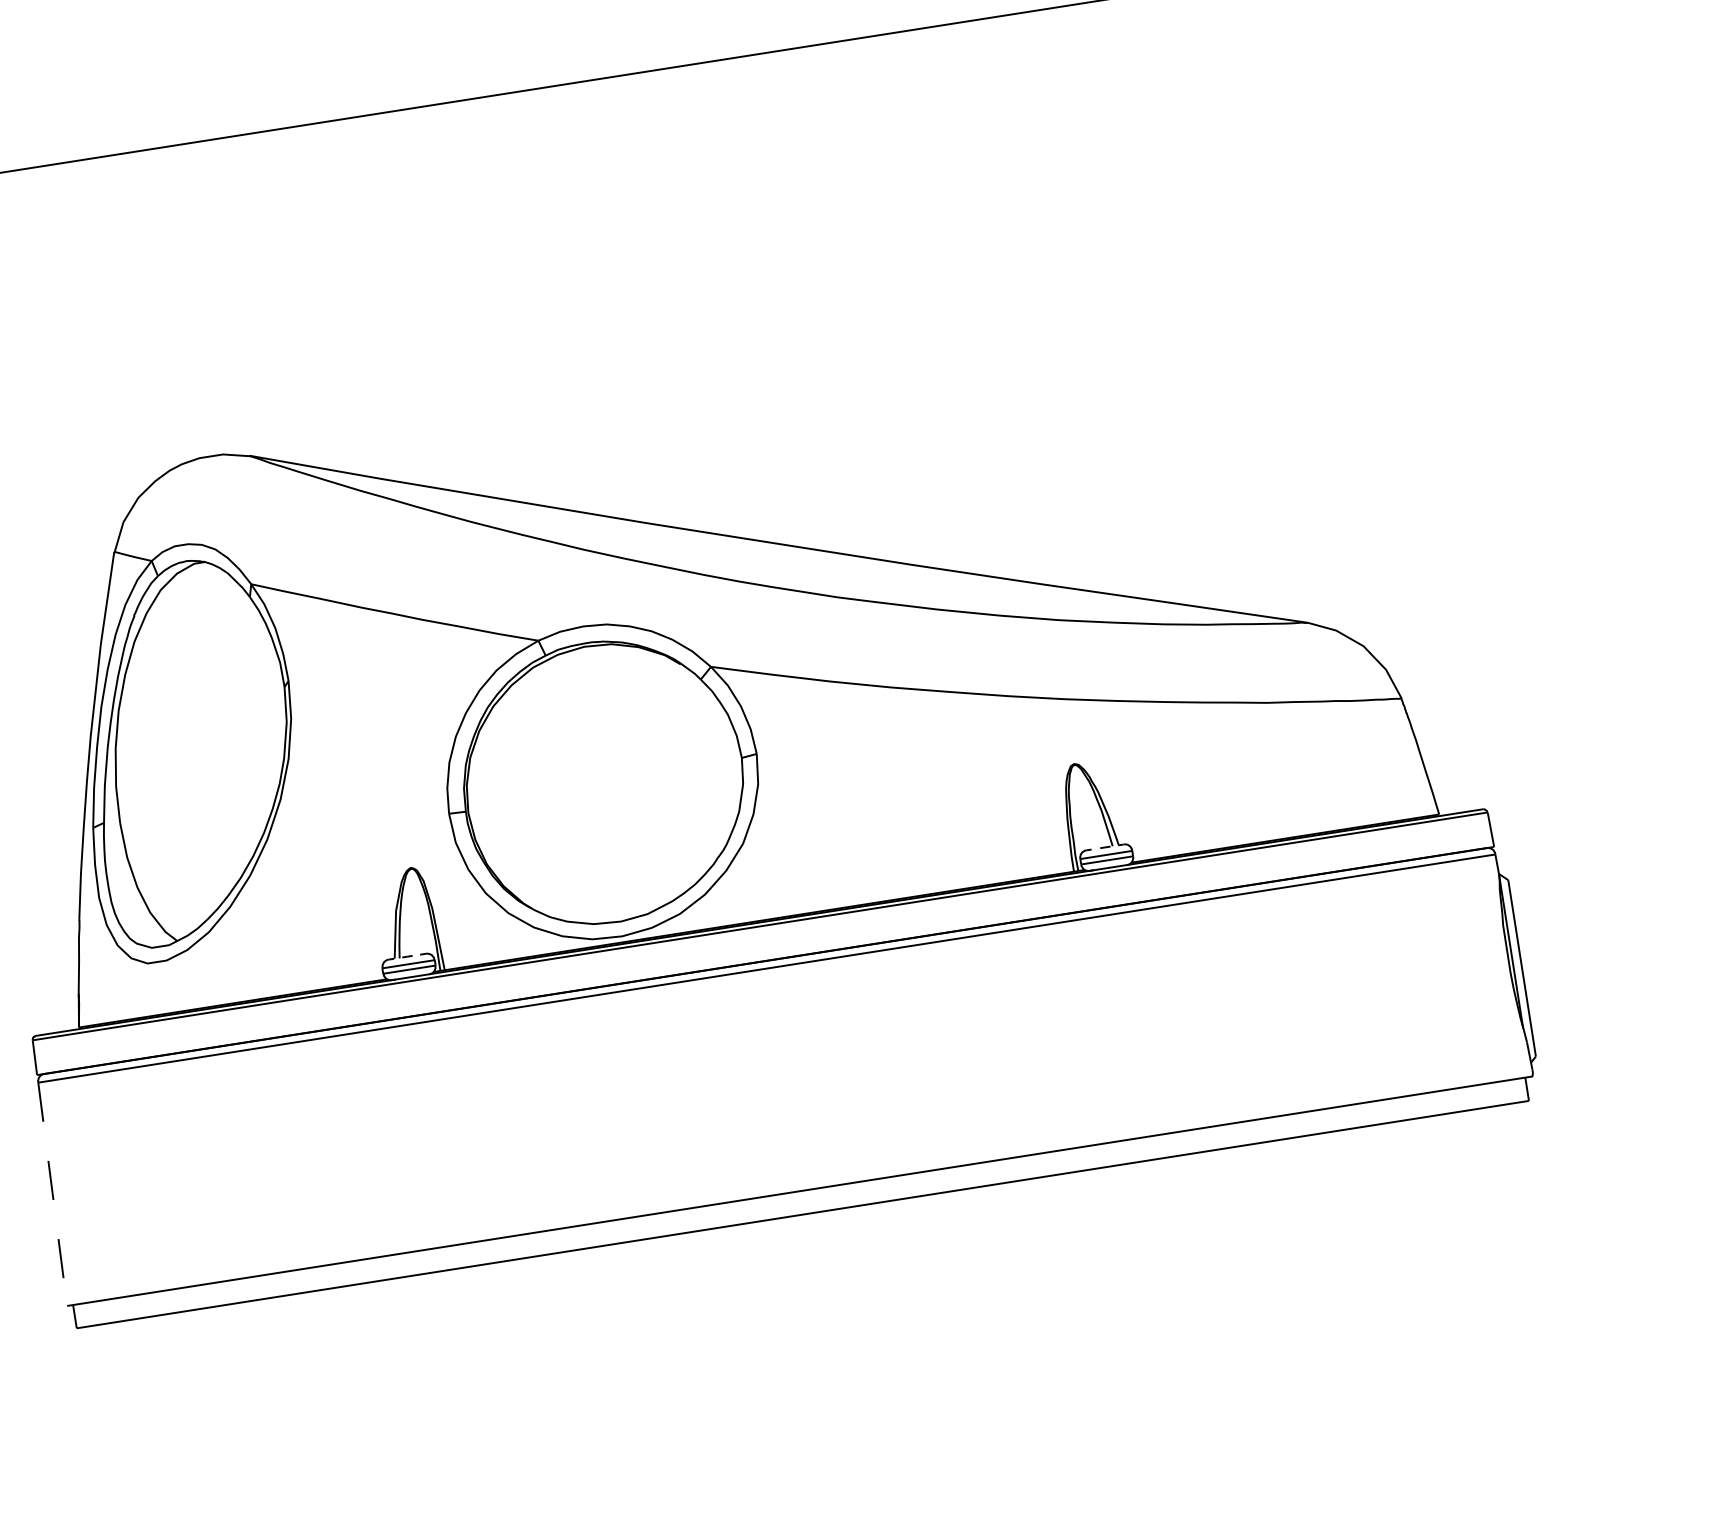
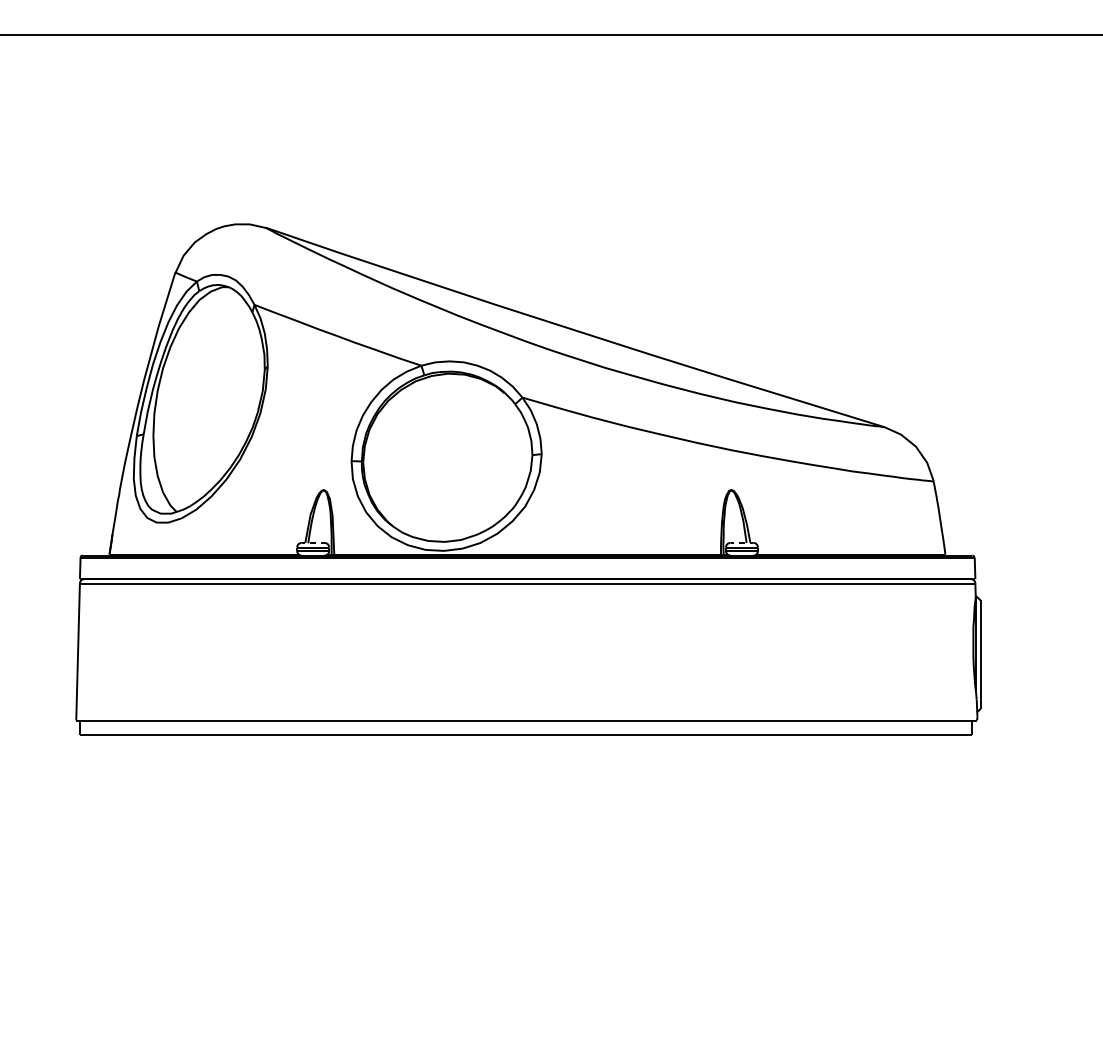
line: (53, 1194) -> (78, 652), dashed -> solid

